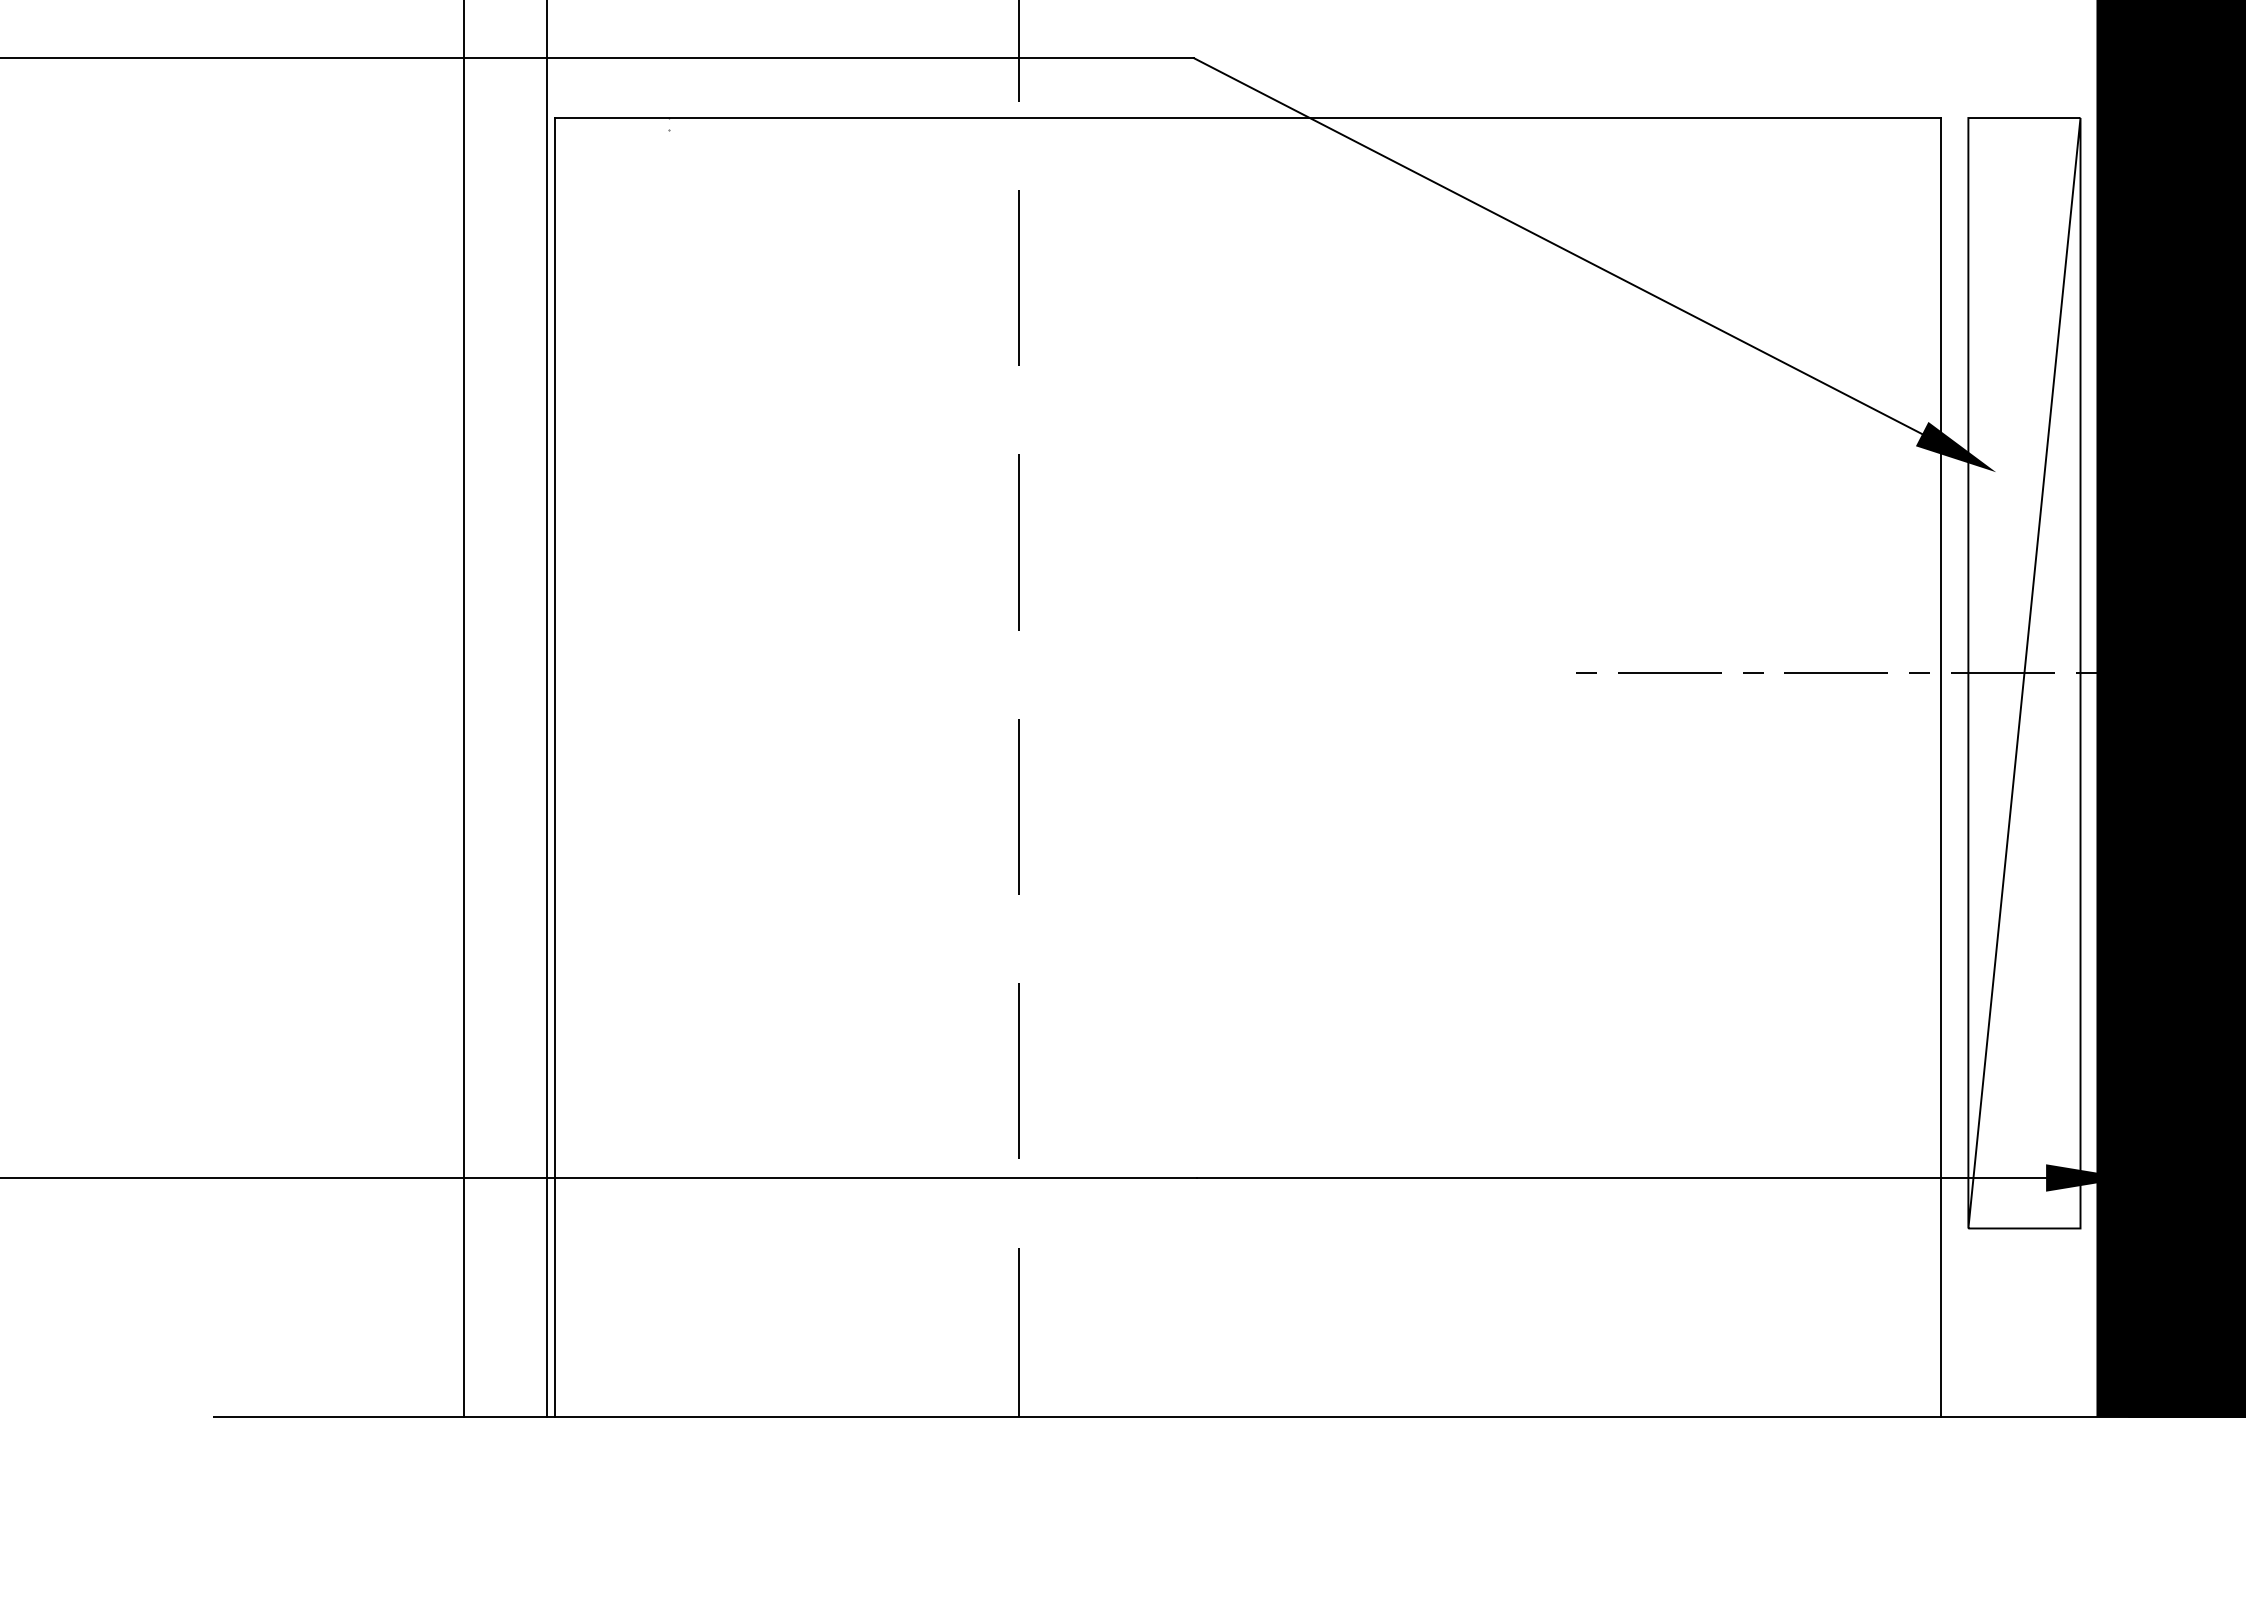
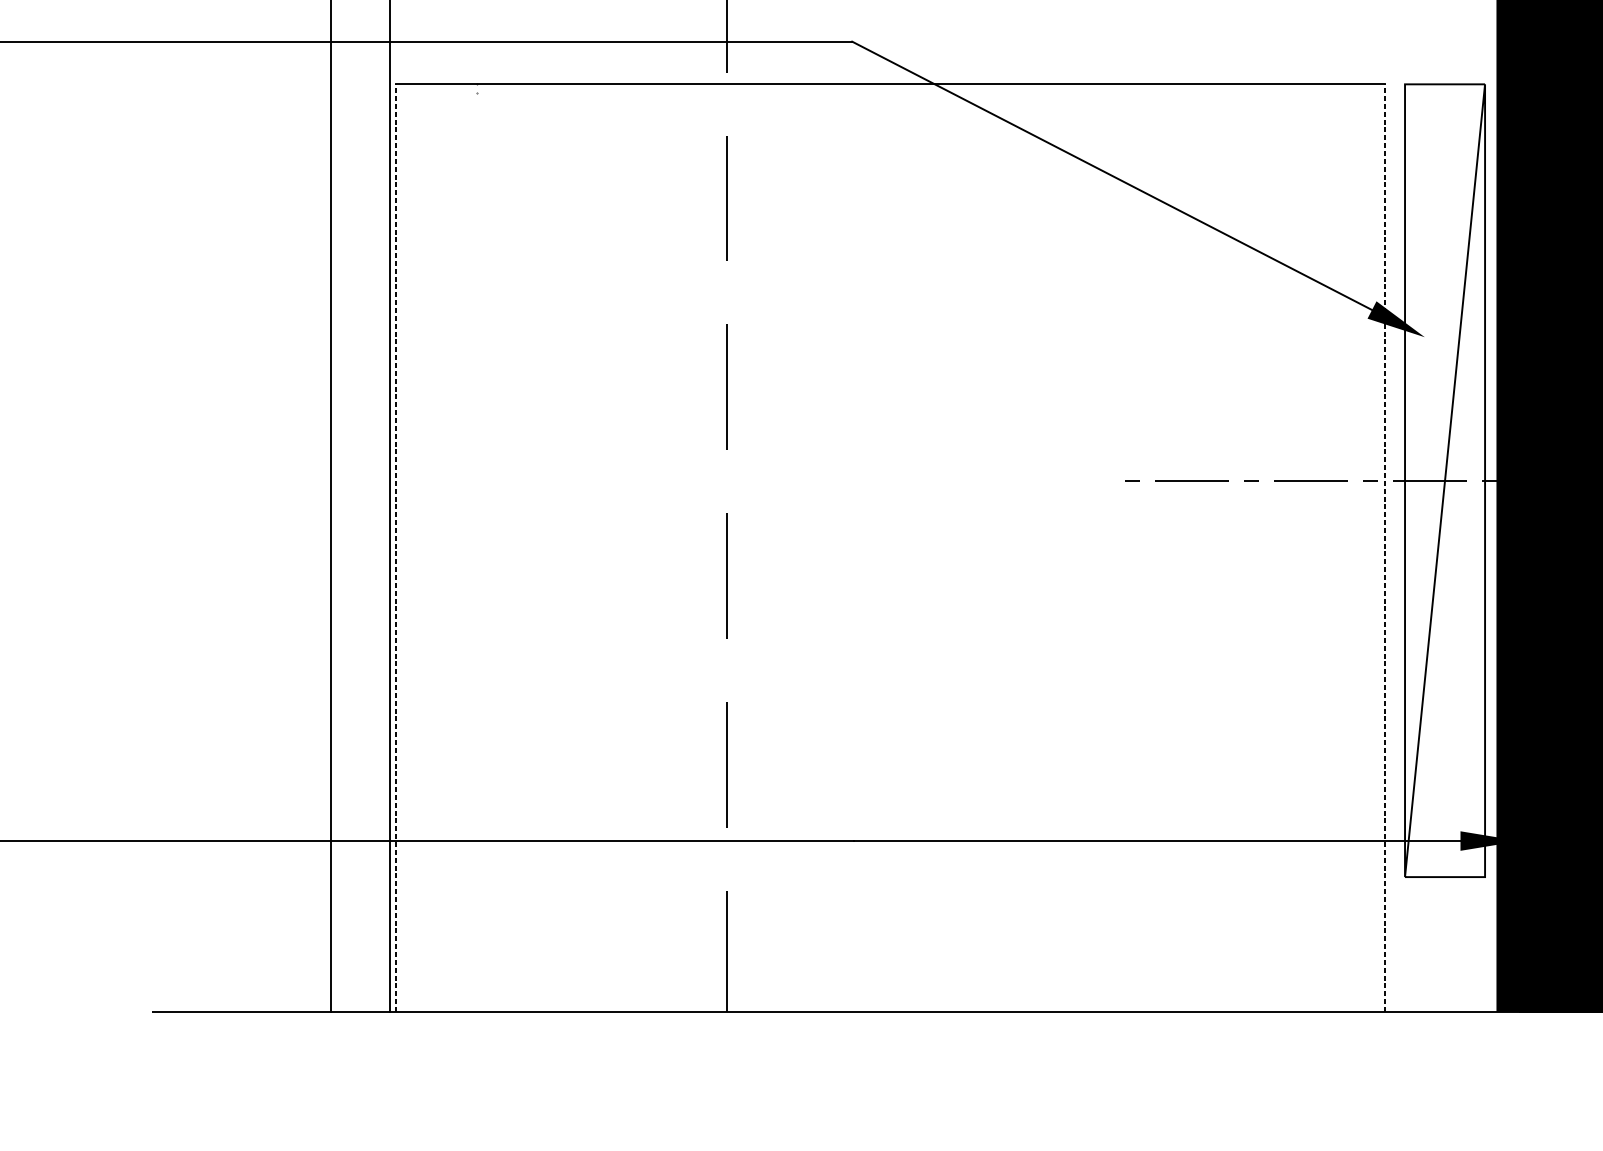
line: (555, 767) -> (396, 548), solid -> dashed
line: (1940, 767) -> (1385, 548), solid -> dashed

